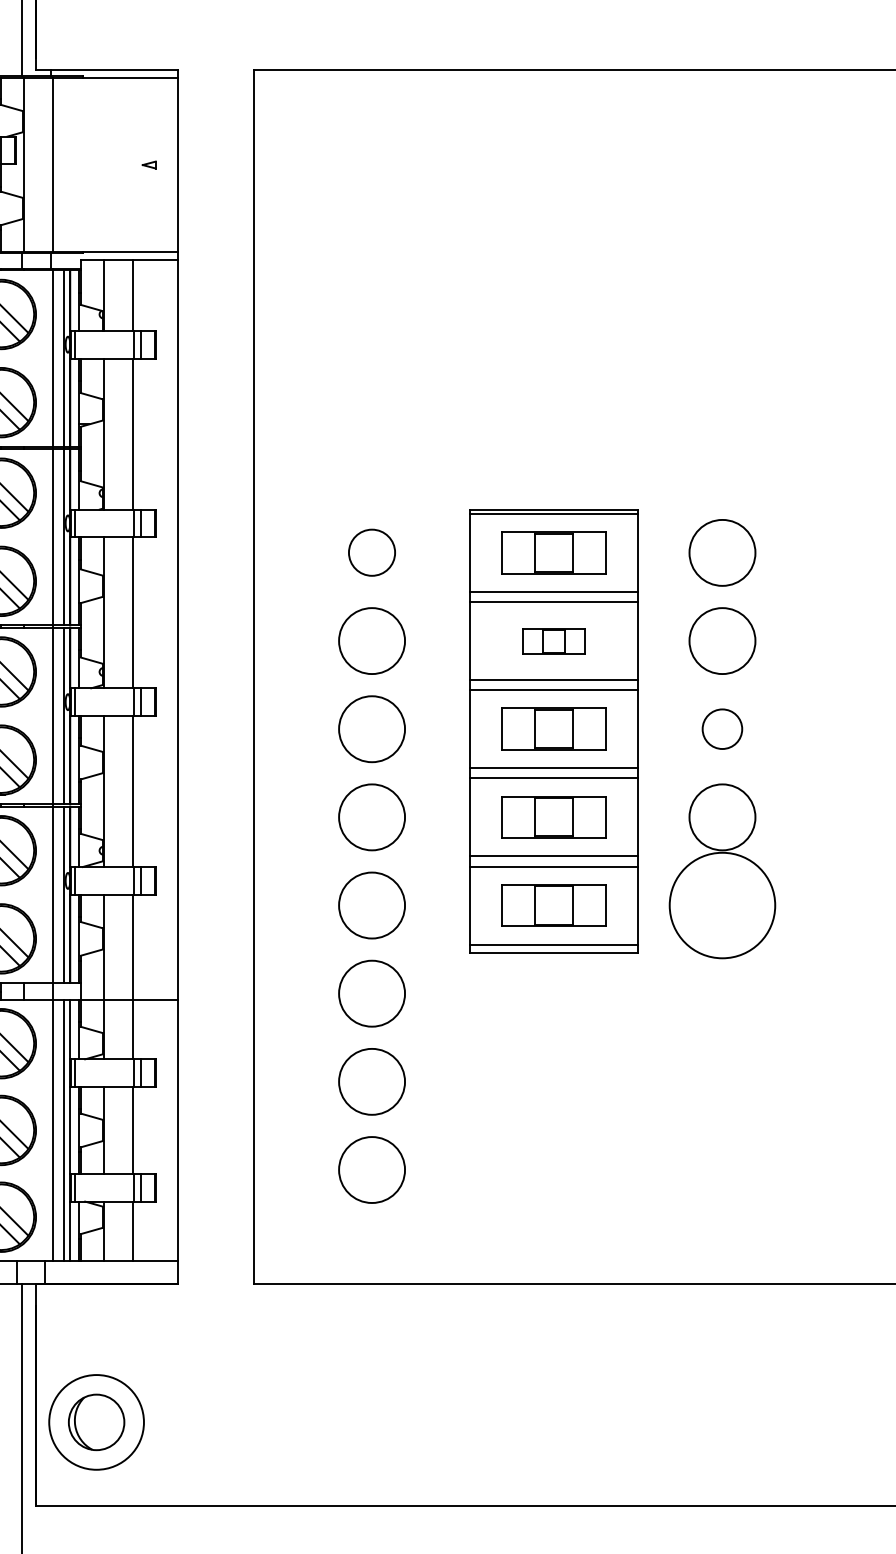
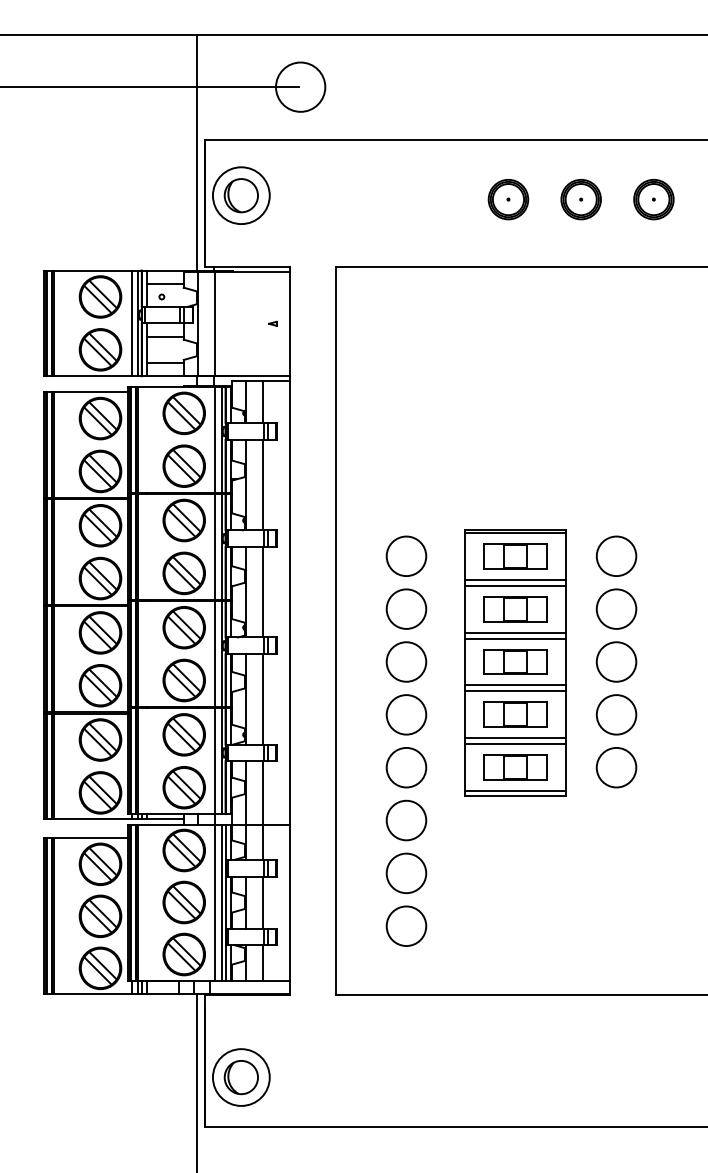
circle: (372, 551) -> (406, 555), size x1.43
part: (553, 641) -> (515, 609), size x1.67
circle: (722, 728) -> (616, 661), size x1.67
circle: (722, 905) -> (616, 767), size x0.62

